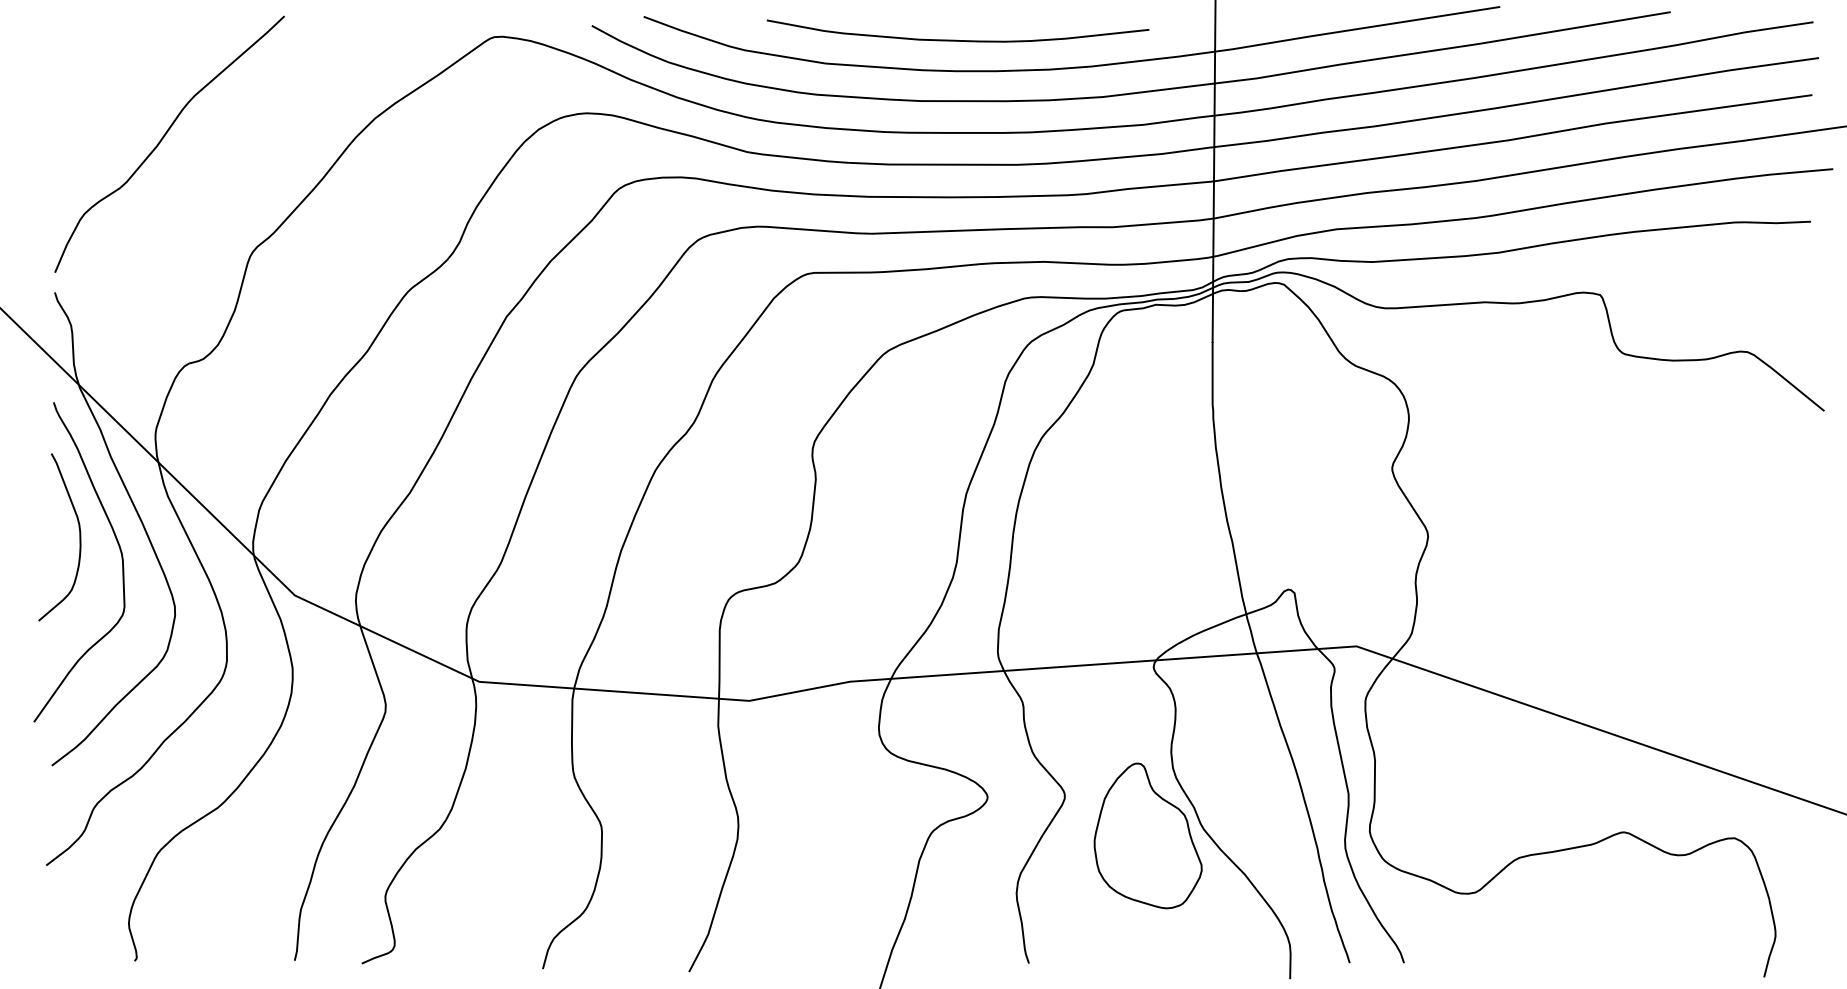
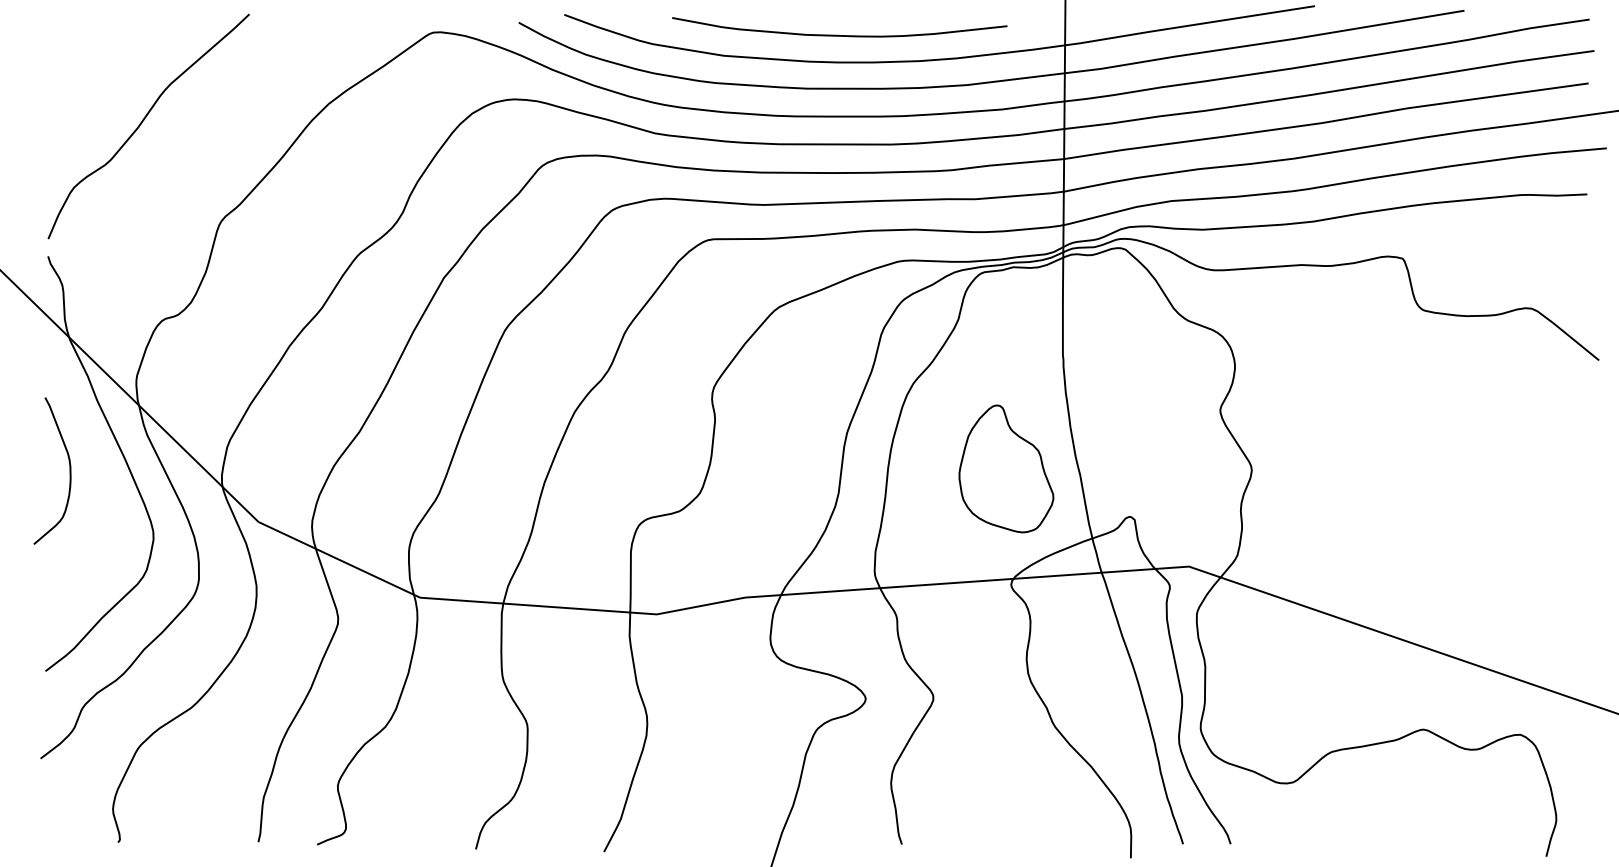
curve: (119, 550) -> (104, 482), removed
part: (1147, 835) -> (1005, 468), moved

